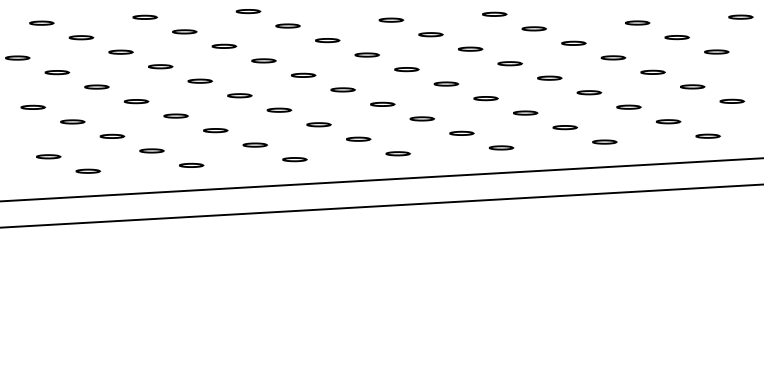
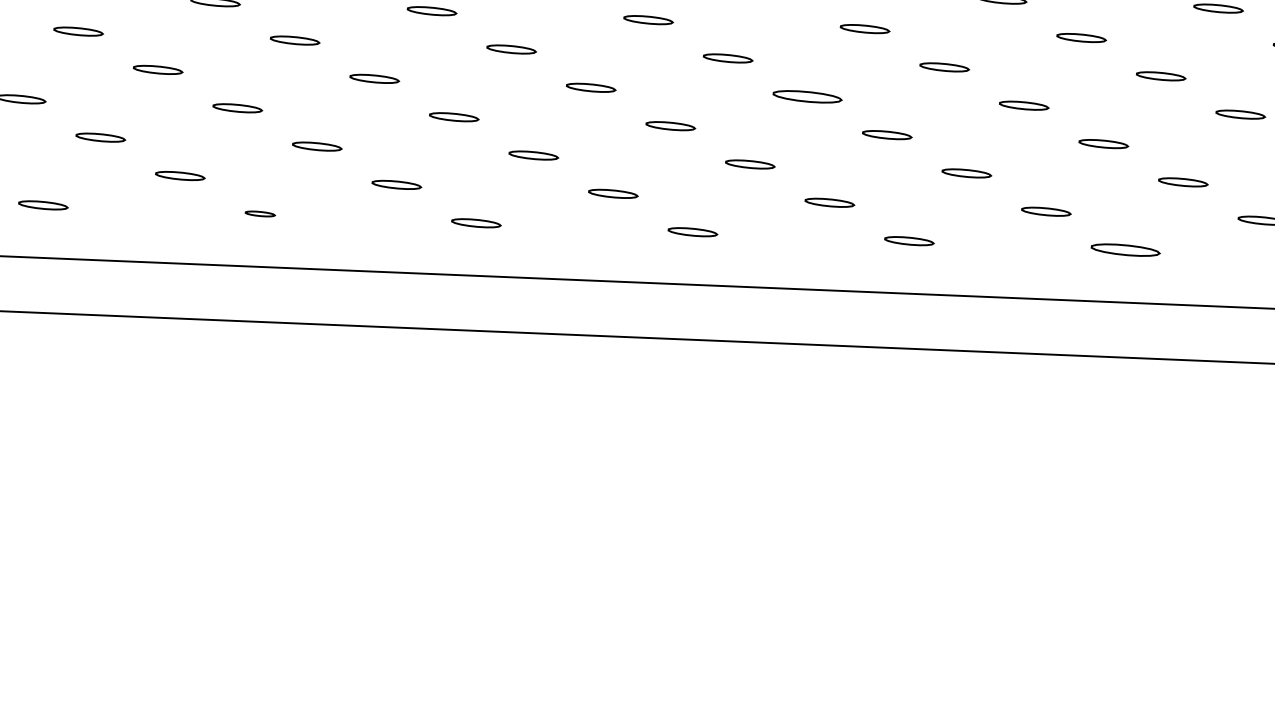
part: (446, 83) -> (808, 95), size x1.4
part: (604, 141) -> (1125, 248), size x1.4
part: (191, 164) -> (260, 212), size x0.6

